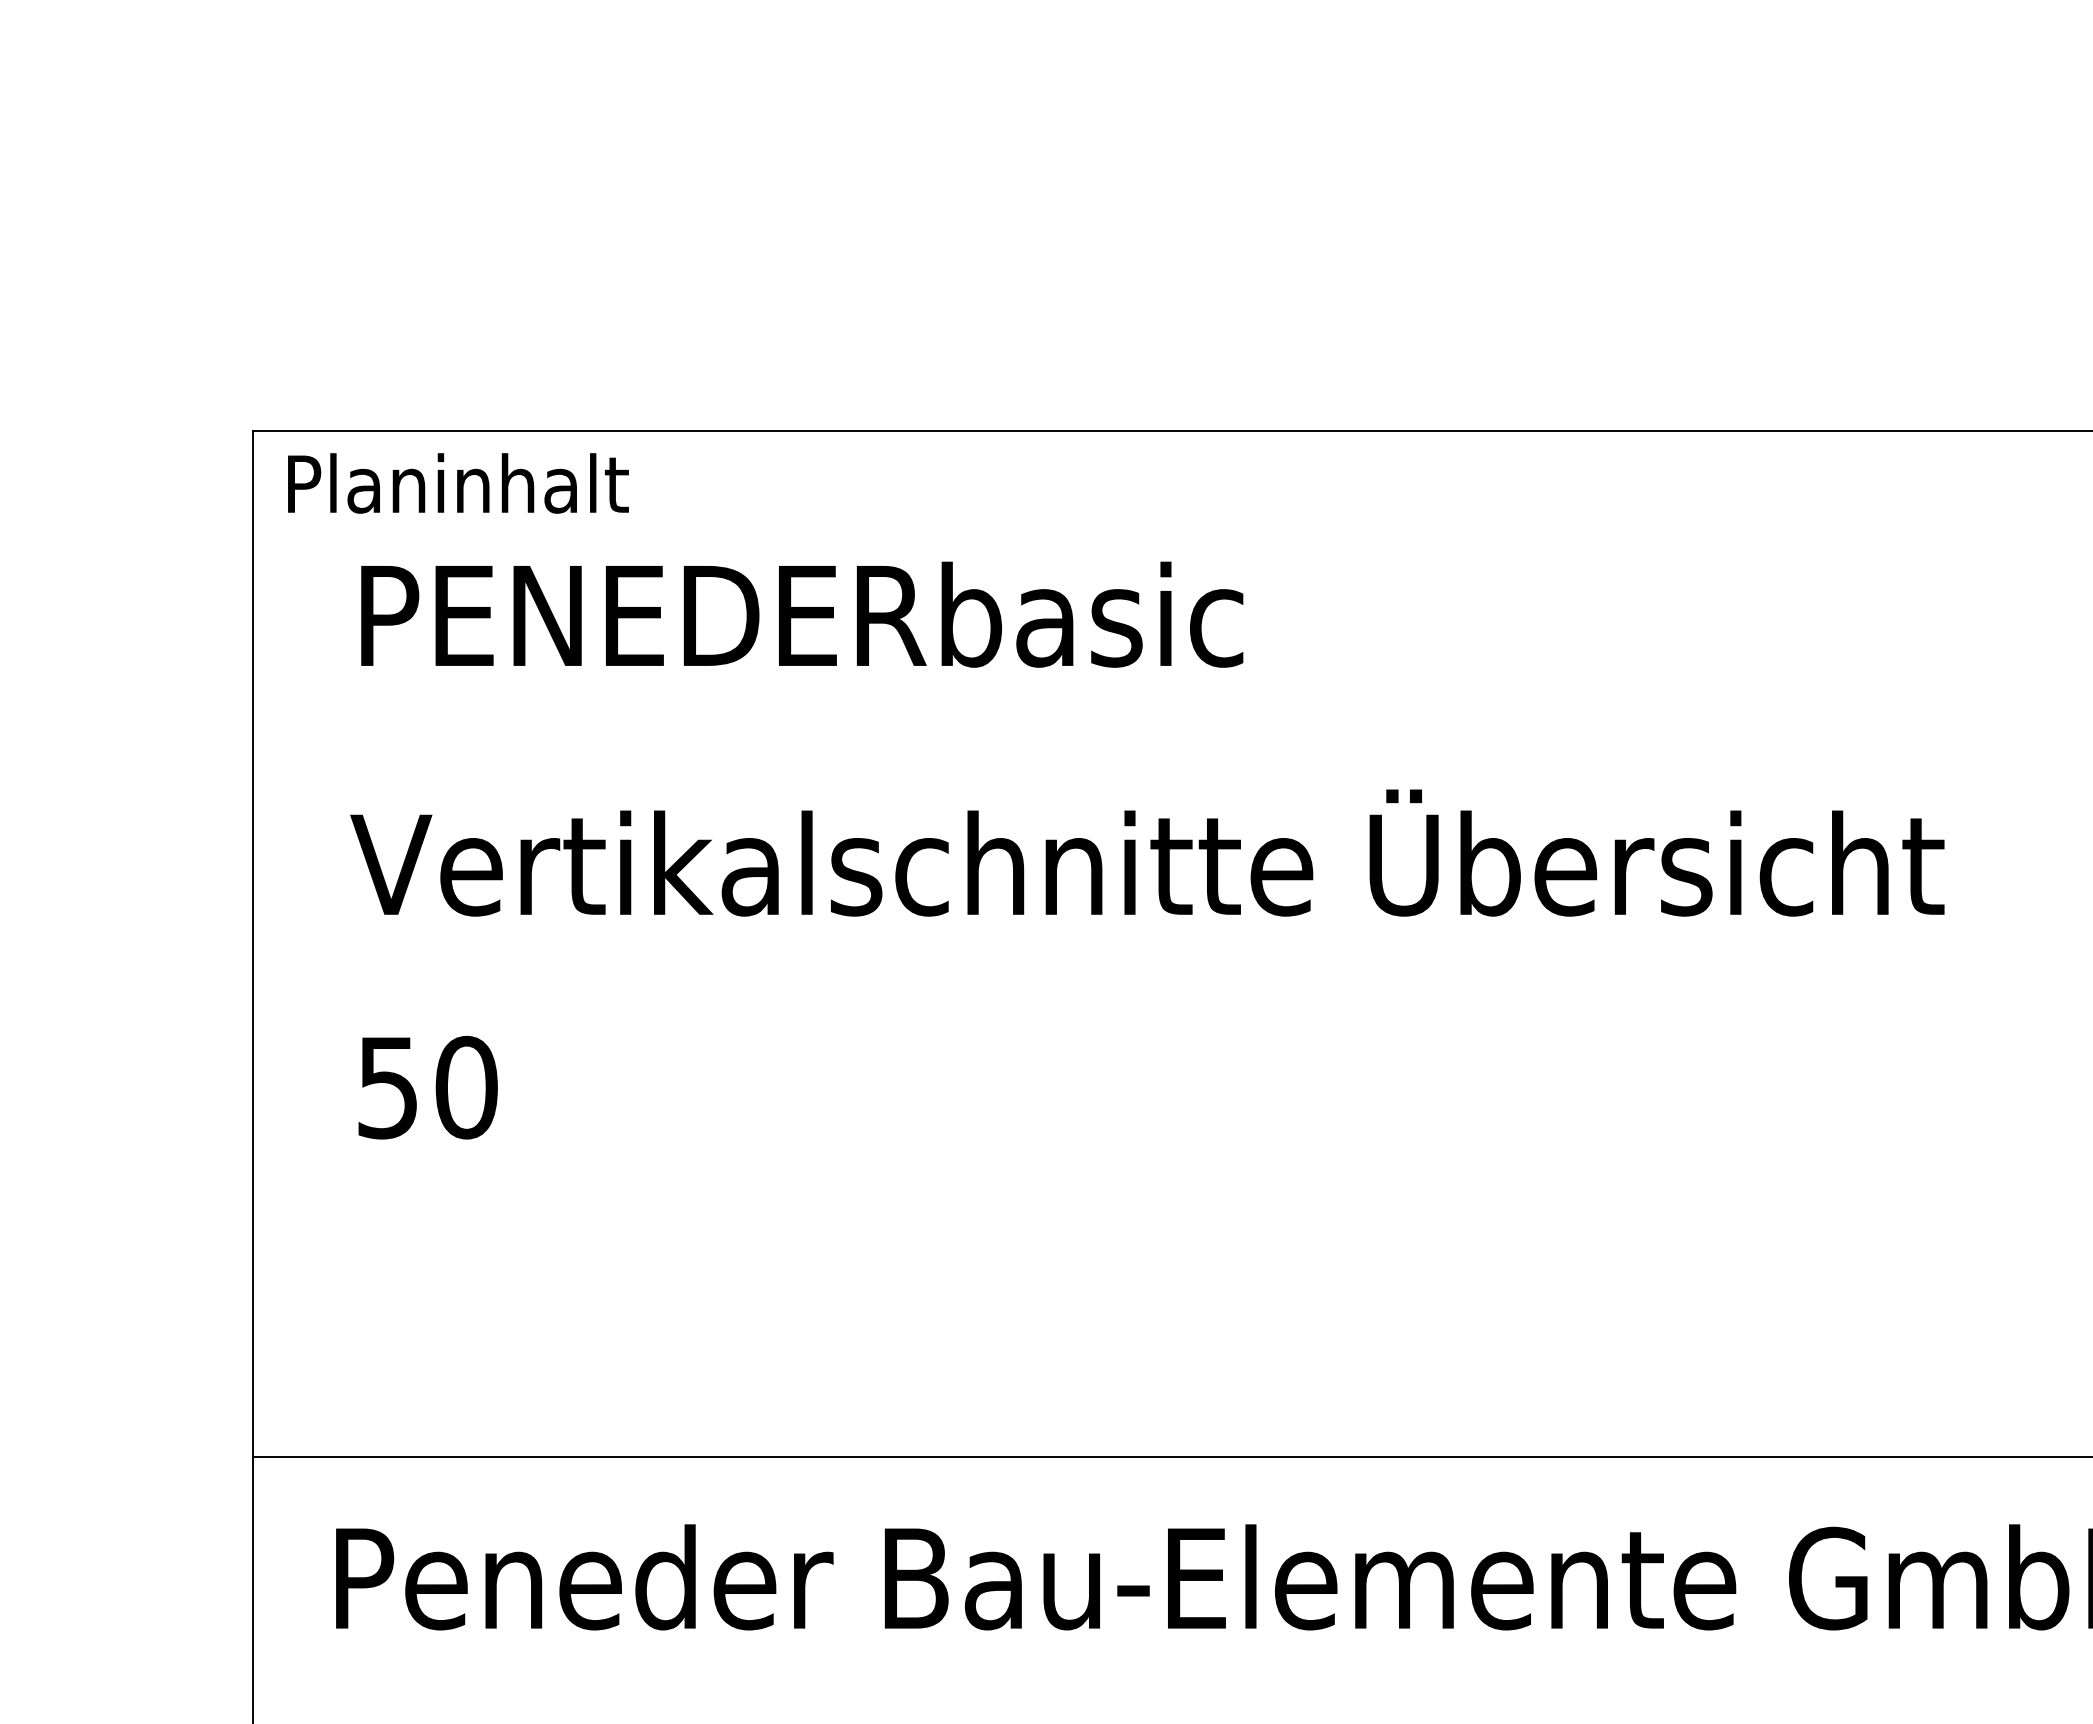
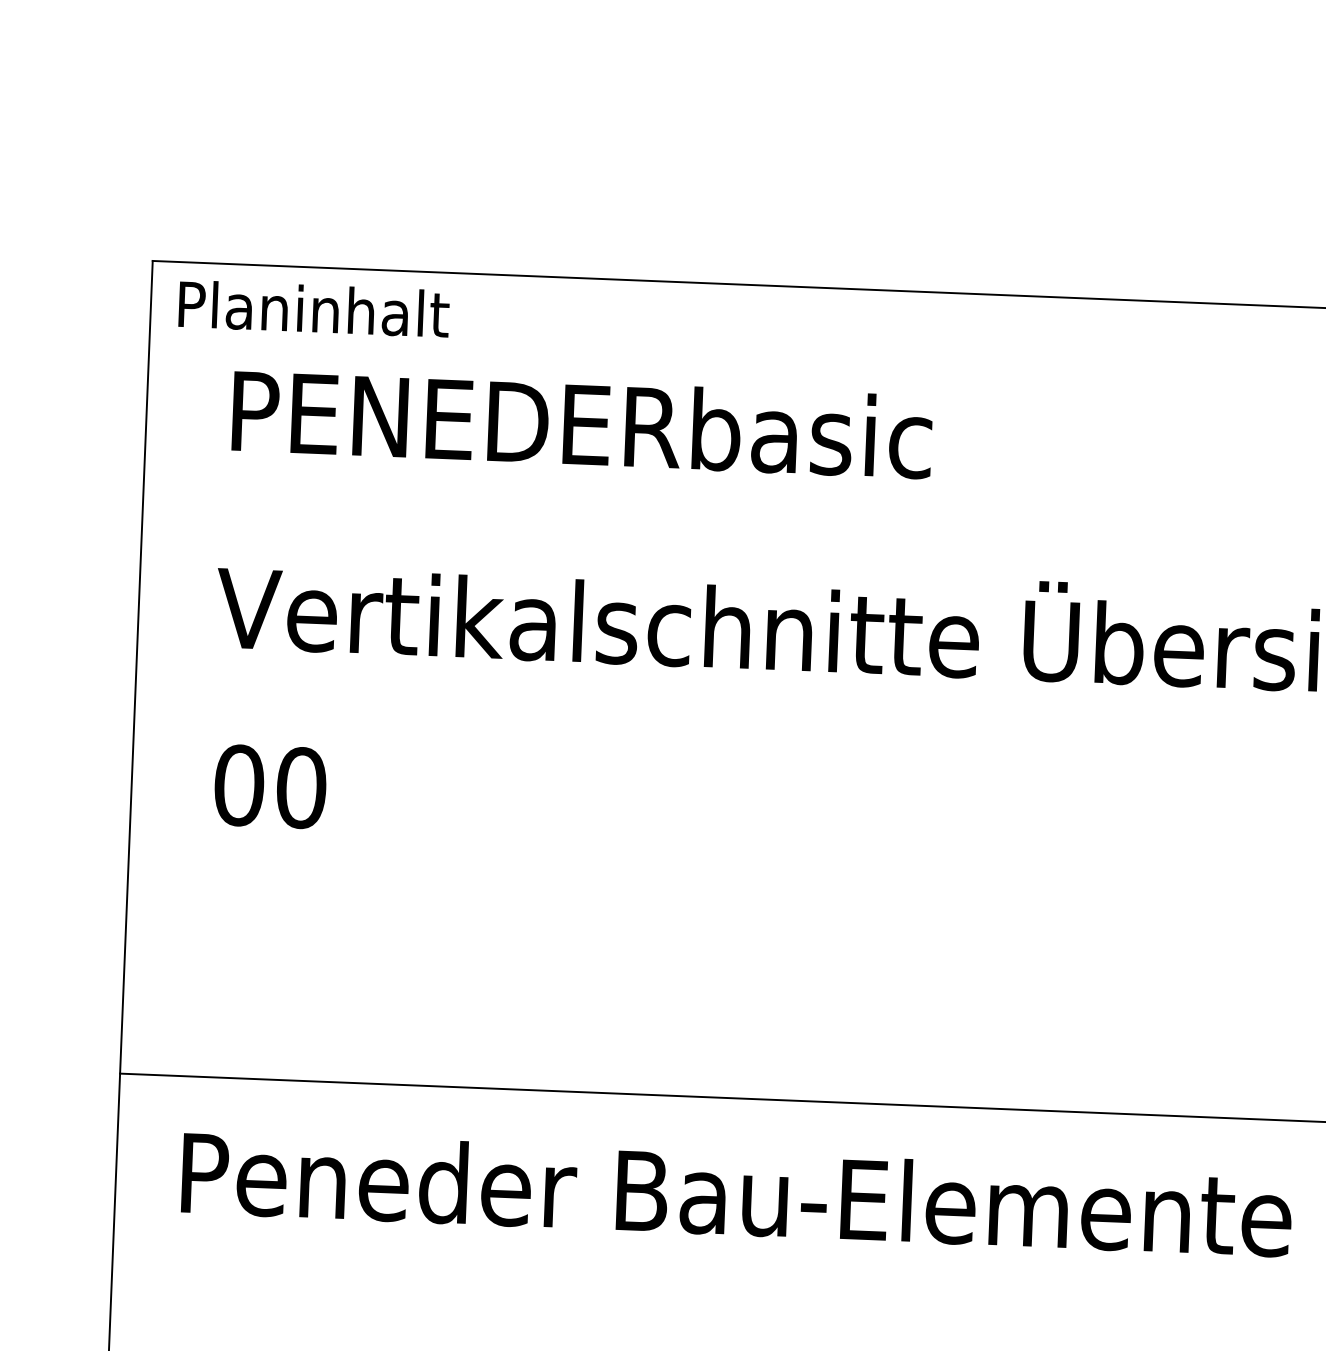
text: (388, 1087) -> (239, 785), 50 -> 00

